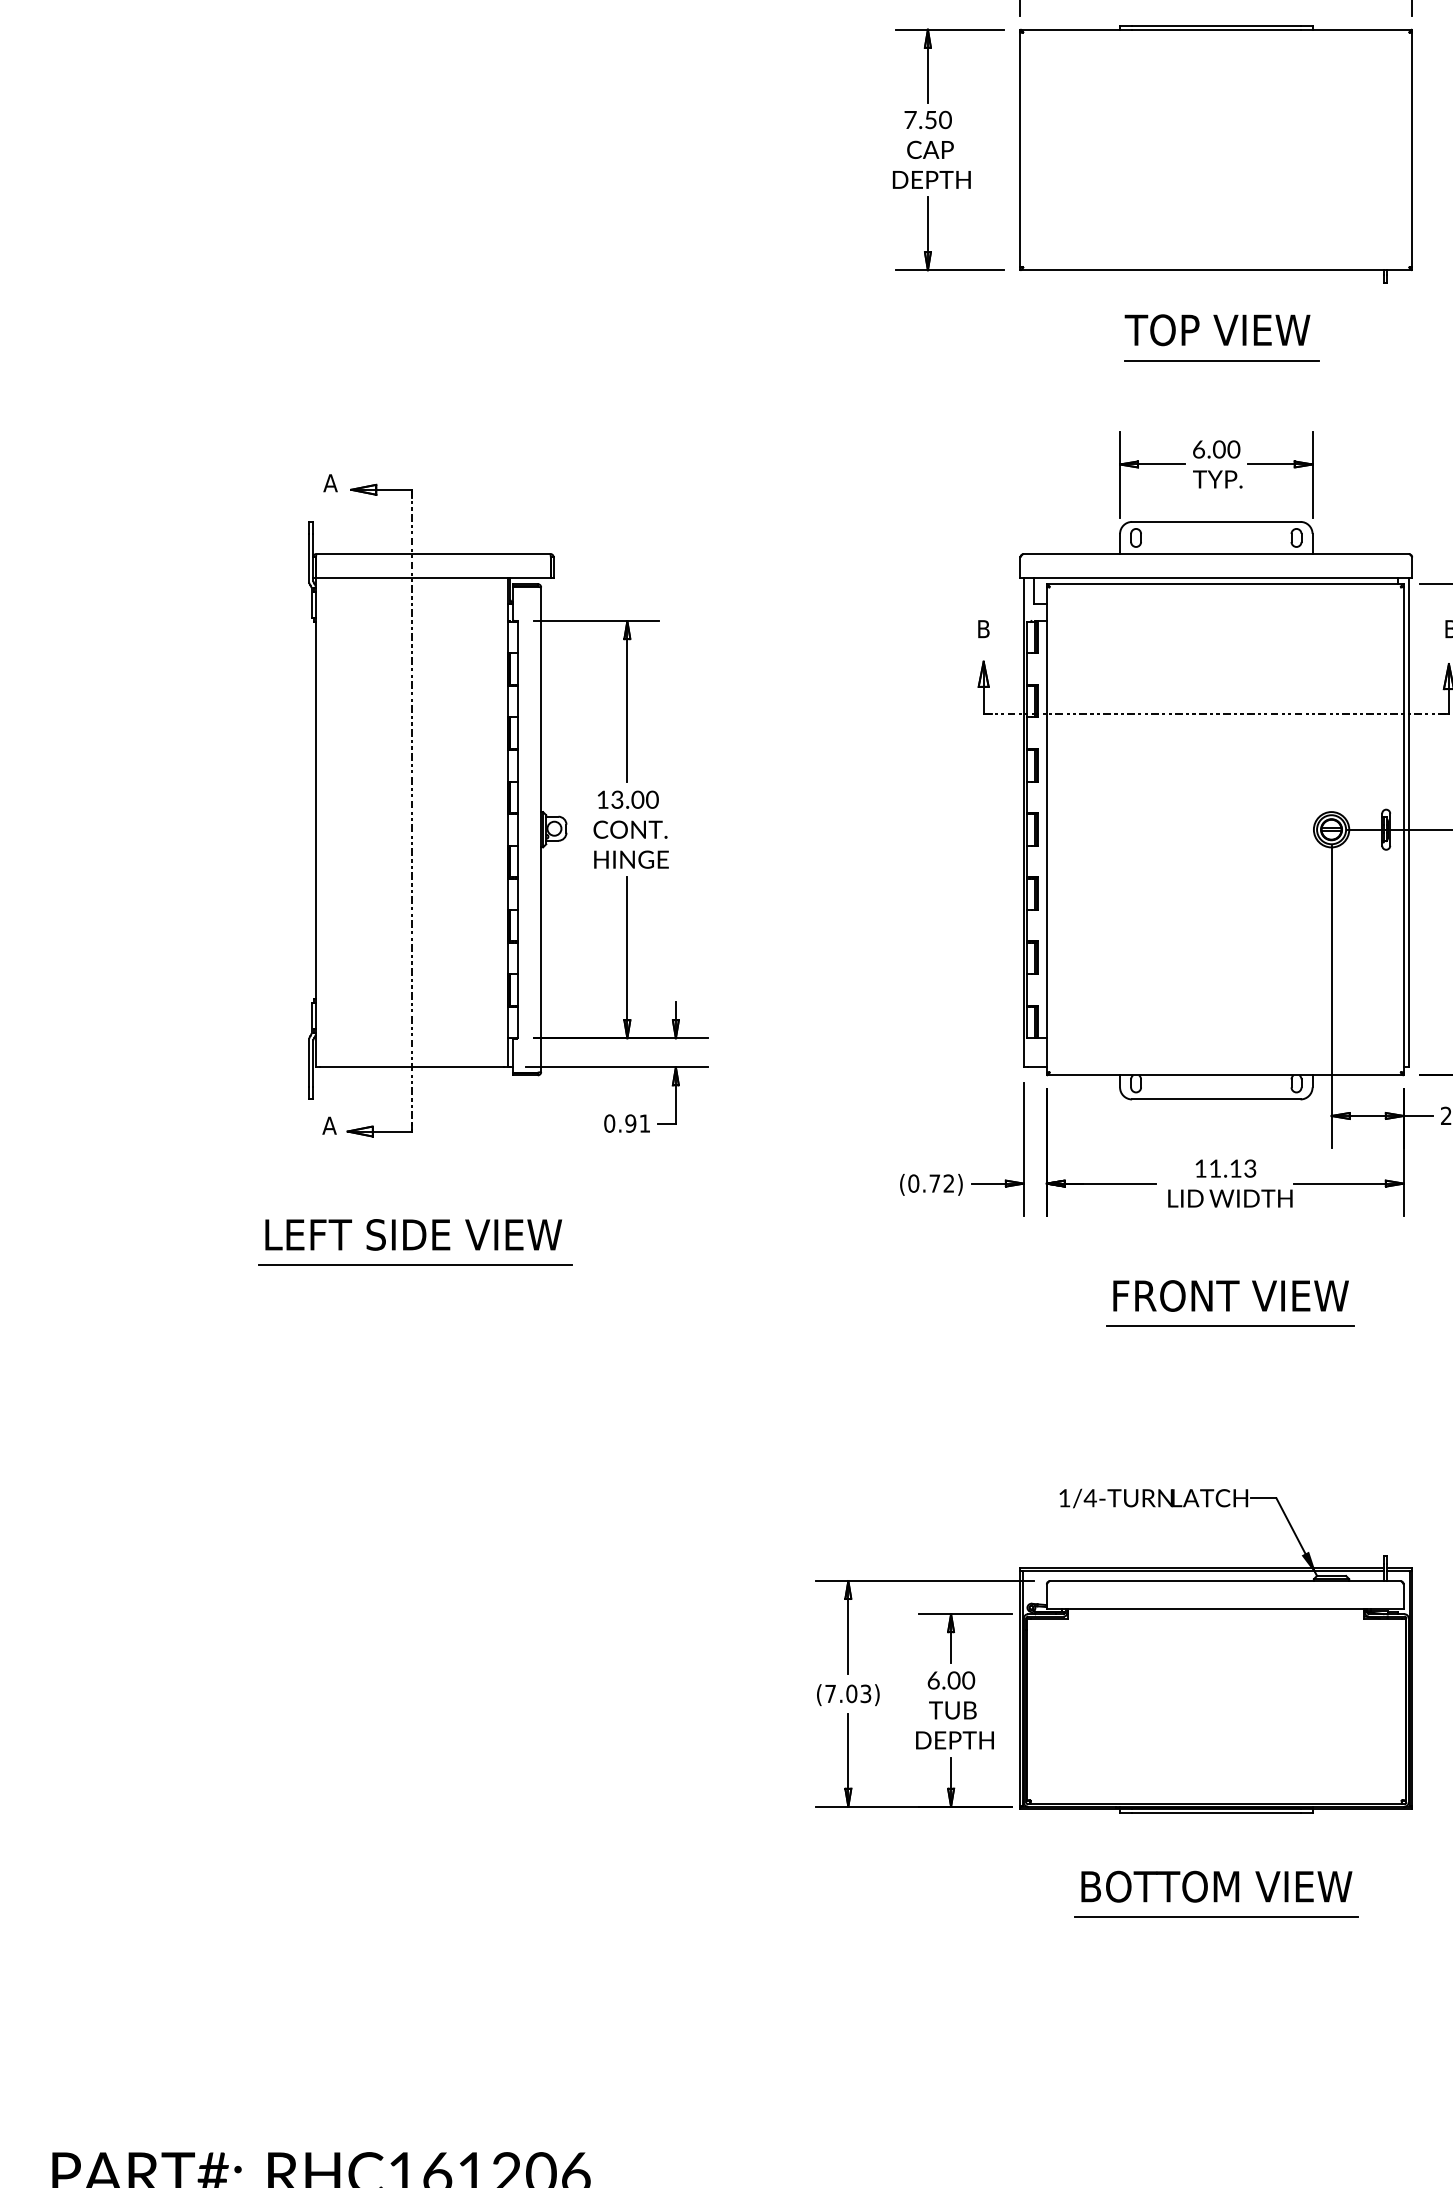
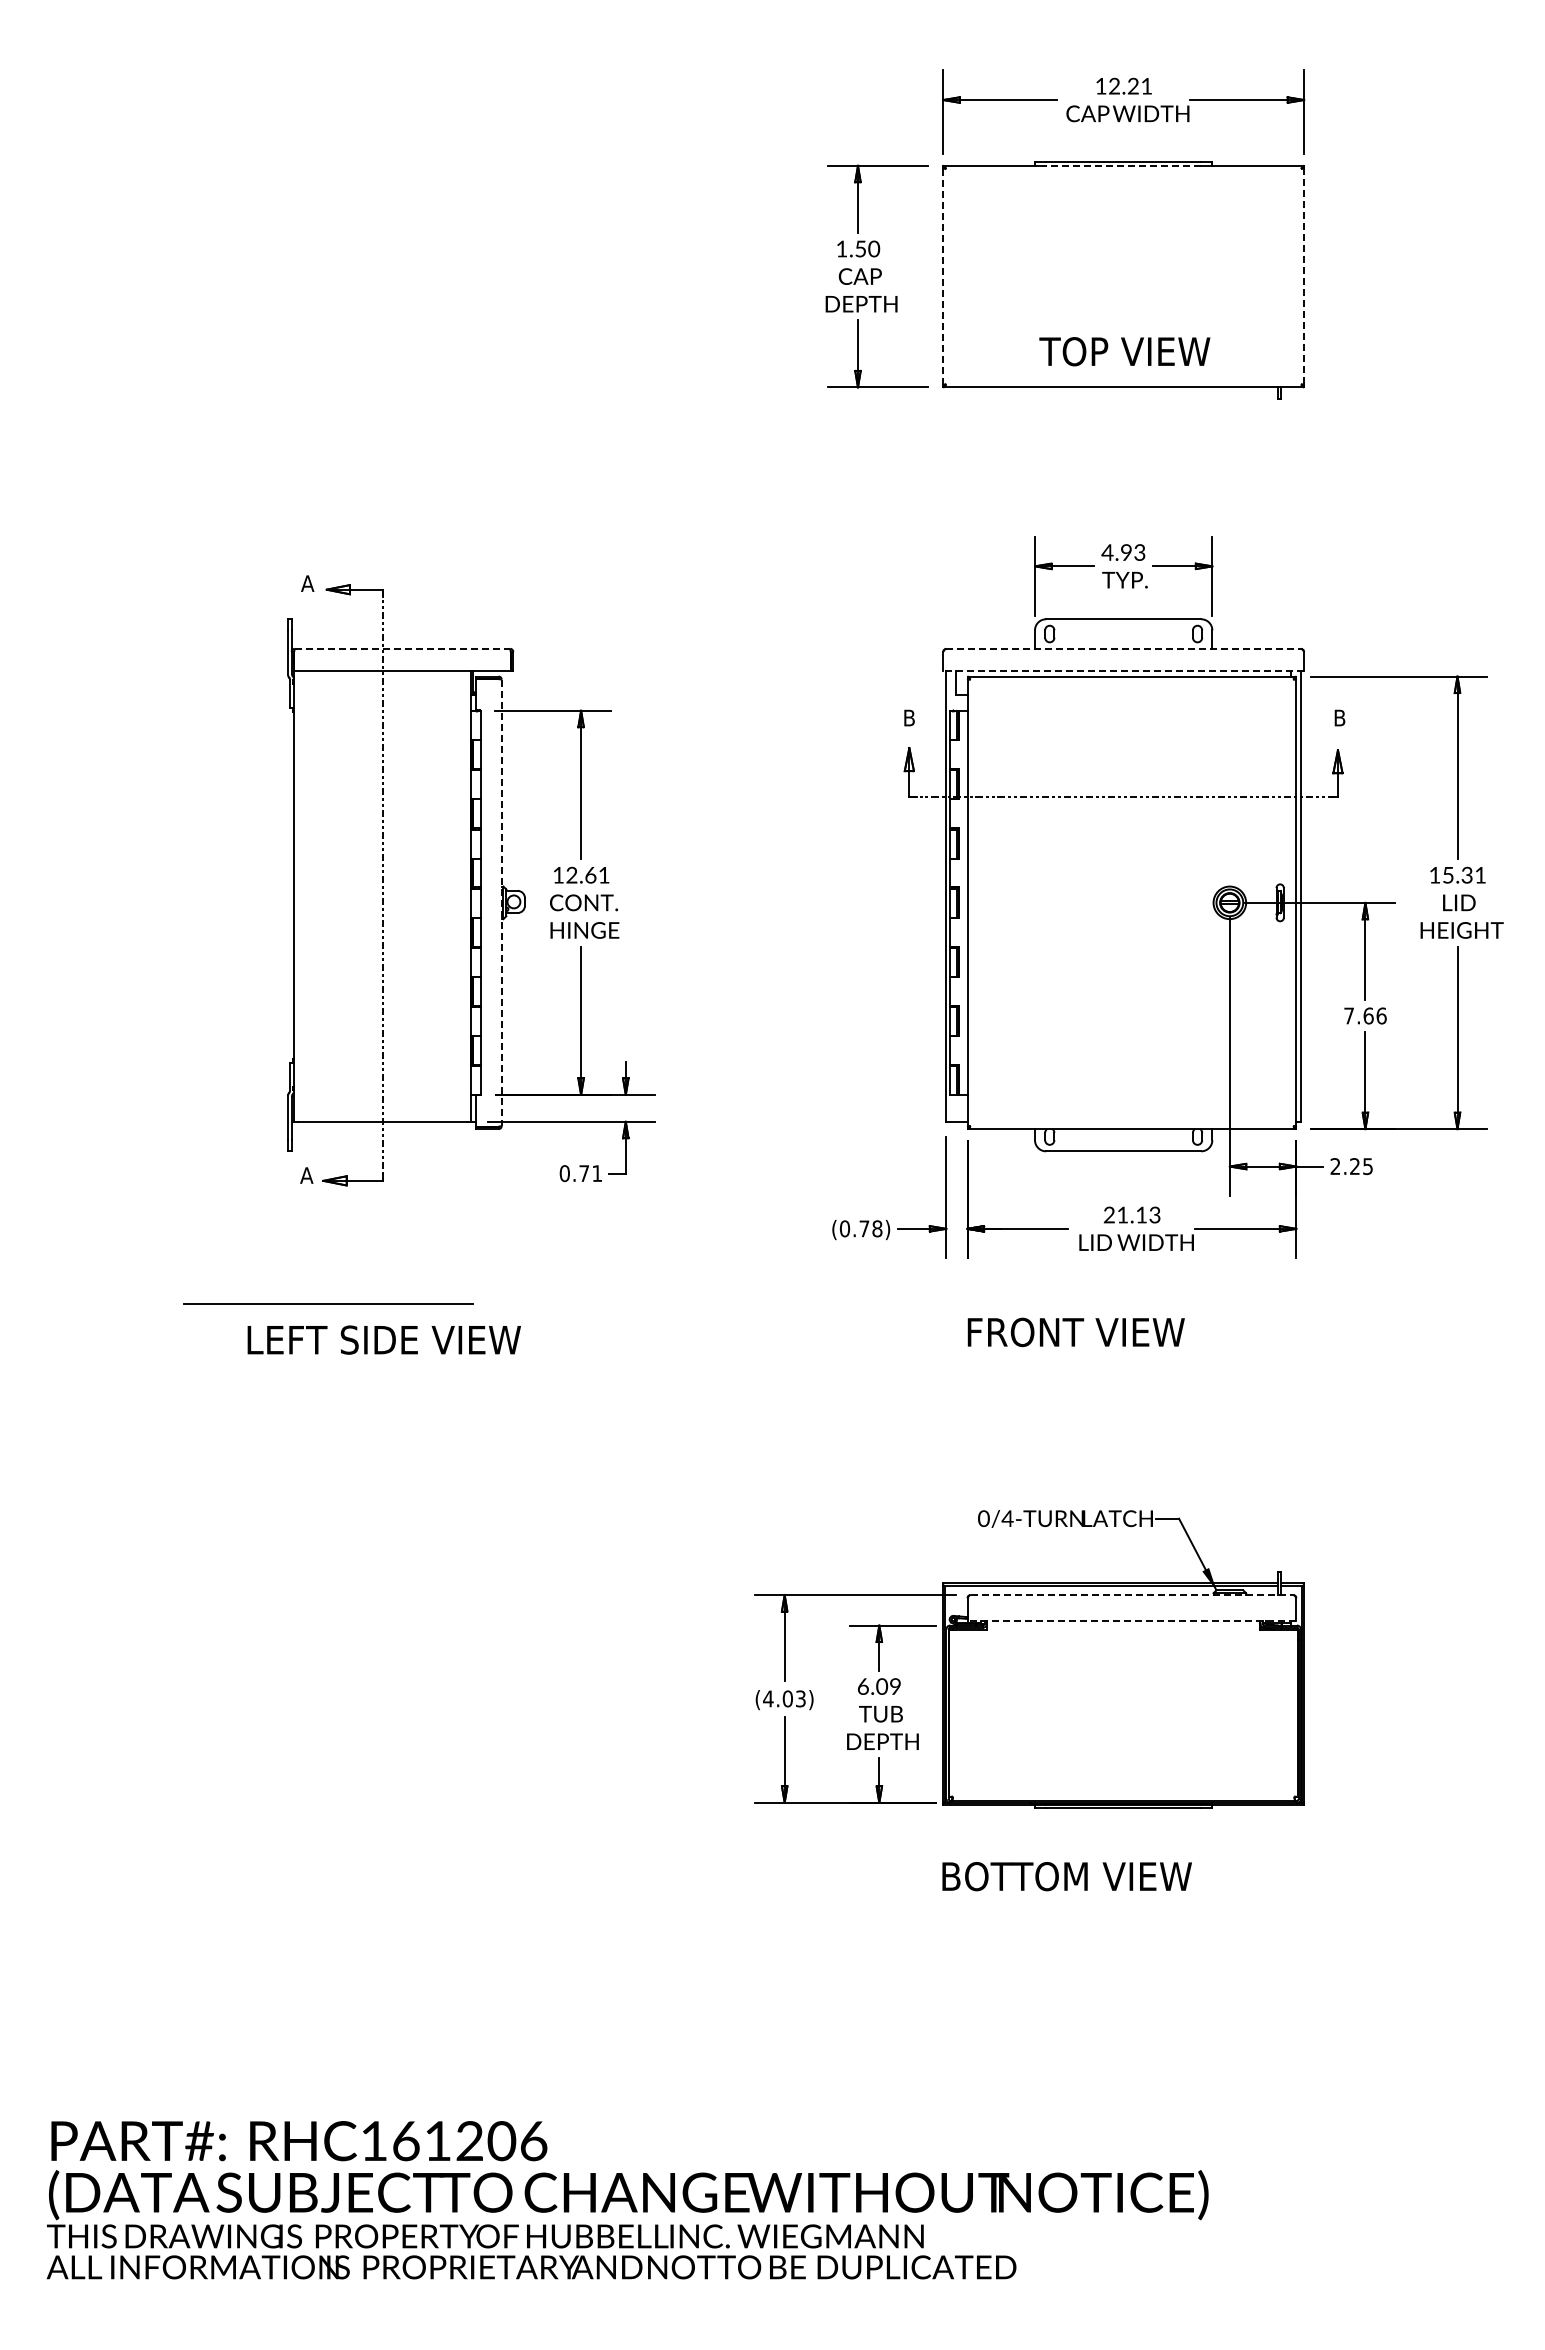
line: (1216, 30) -> (1123, 166), solid -> dashed
text: (910, 119) -> (841, 248), 7.50 -> 1.50
line: (1020, 149) -> (943, 276), solid -> dashed
line: (1412, 150) -> (1304, 277), solid -> dashed
text: (1217, 330) -> (1124, 351), moved
line: (1221, 360) -> (1128, 470), removed
text: (1216, 449) -> (1123, 552), 6.00 -> 4.93
line: (433, 553) -> (402, 648), solid -> dashed
line: (1217, 553) -> (1124, 648), solid -> dashed
line: (1216, 578) -> (1123, 671), solid -> dashed
text: (635, 798) -> (588, 874), 13.00 -> 12.61
line: (540, 830) -> (501, 903), solid -> dashed
text: (631, 1123) -> (584, 1173), 0.91 -> 0.71
text: (1199, 1168) -> (1108, 1214), 11.13 -> 21.13
text: (949, 1183) -> (877, 1228), (0.72) -> (0.78)
text: (412, 1234) -> (383, 1339), moved
line: (415, 1264) -> (328, 1303), moved
text: (1230, 1296) -> (1075, 1332), moved
line: (1230, 1326) -> (1136, 1360), removed
text: (1064, 1498) -> (983, 1518), 1/4-TURN -> 0/4-TURN
line: (1225, 1580) -> (1132, 1594), solid -> dashed
line: (1224, 1608) -> (1131, 1620), solid -> dashed
text: (968, 1680) -> (895, 1686), 6.00 -> 6.09
text: (830, 1693) -> (768, 1698), (7.03) -> (4.03)
text: (1216, 1886) -> (1066, 1876), moved
line: (1216, 1917) -> (1123, 1904), removed

